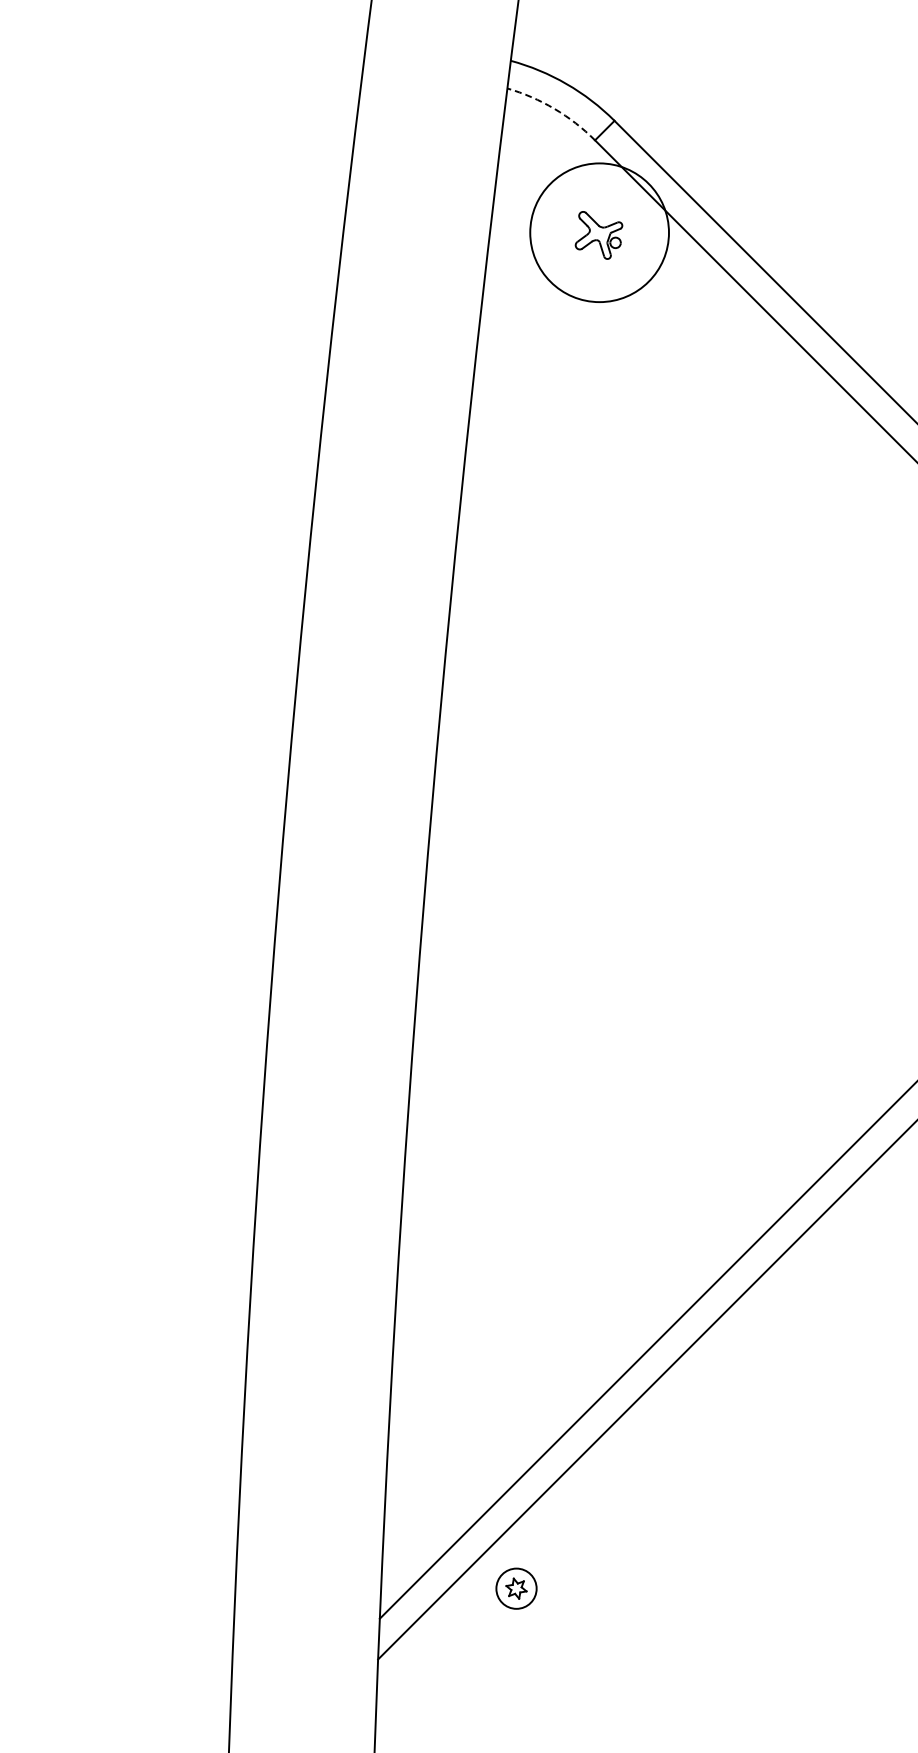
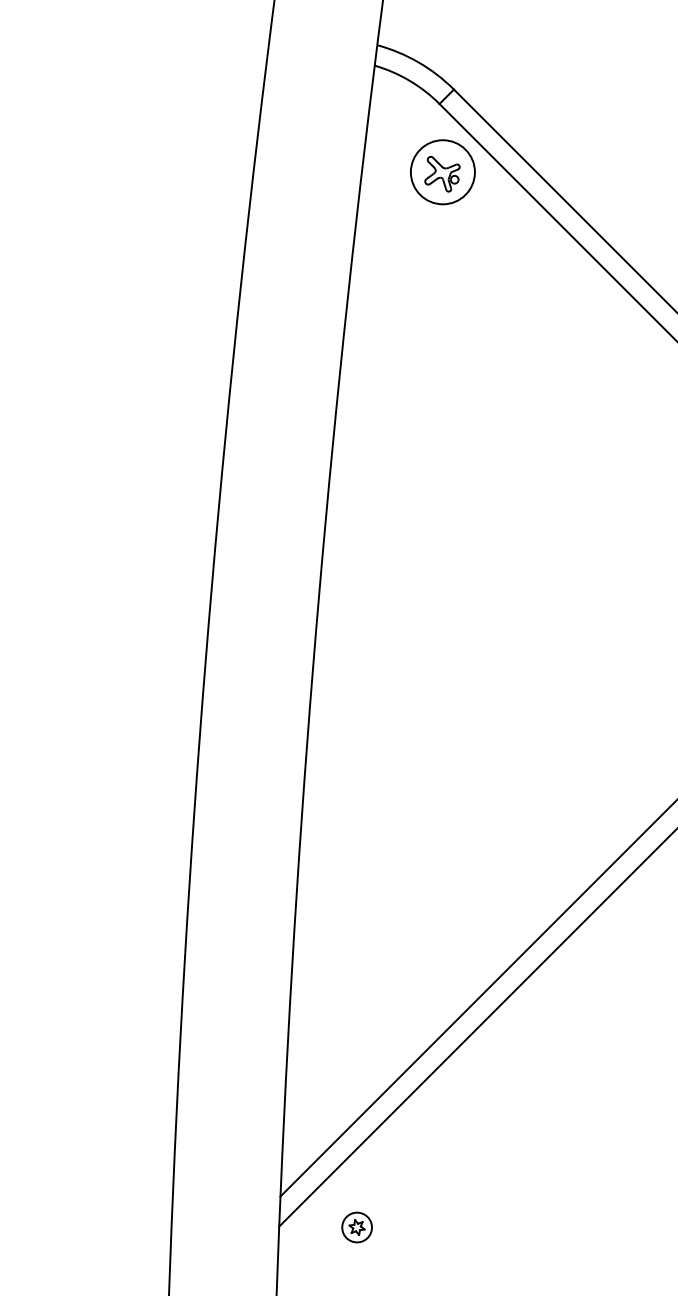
arc: (554, 108) -> (409, 80), dashed -> solid
circle: (599, 232) -> (442, 172), size x0.62
part: (516, 1588) -> (357, 1227), moved

